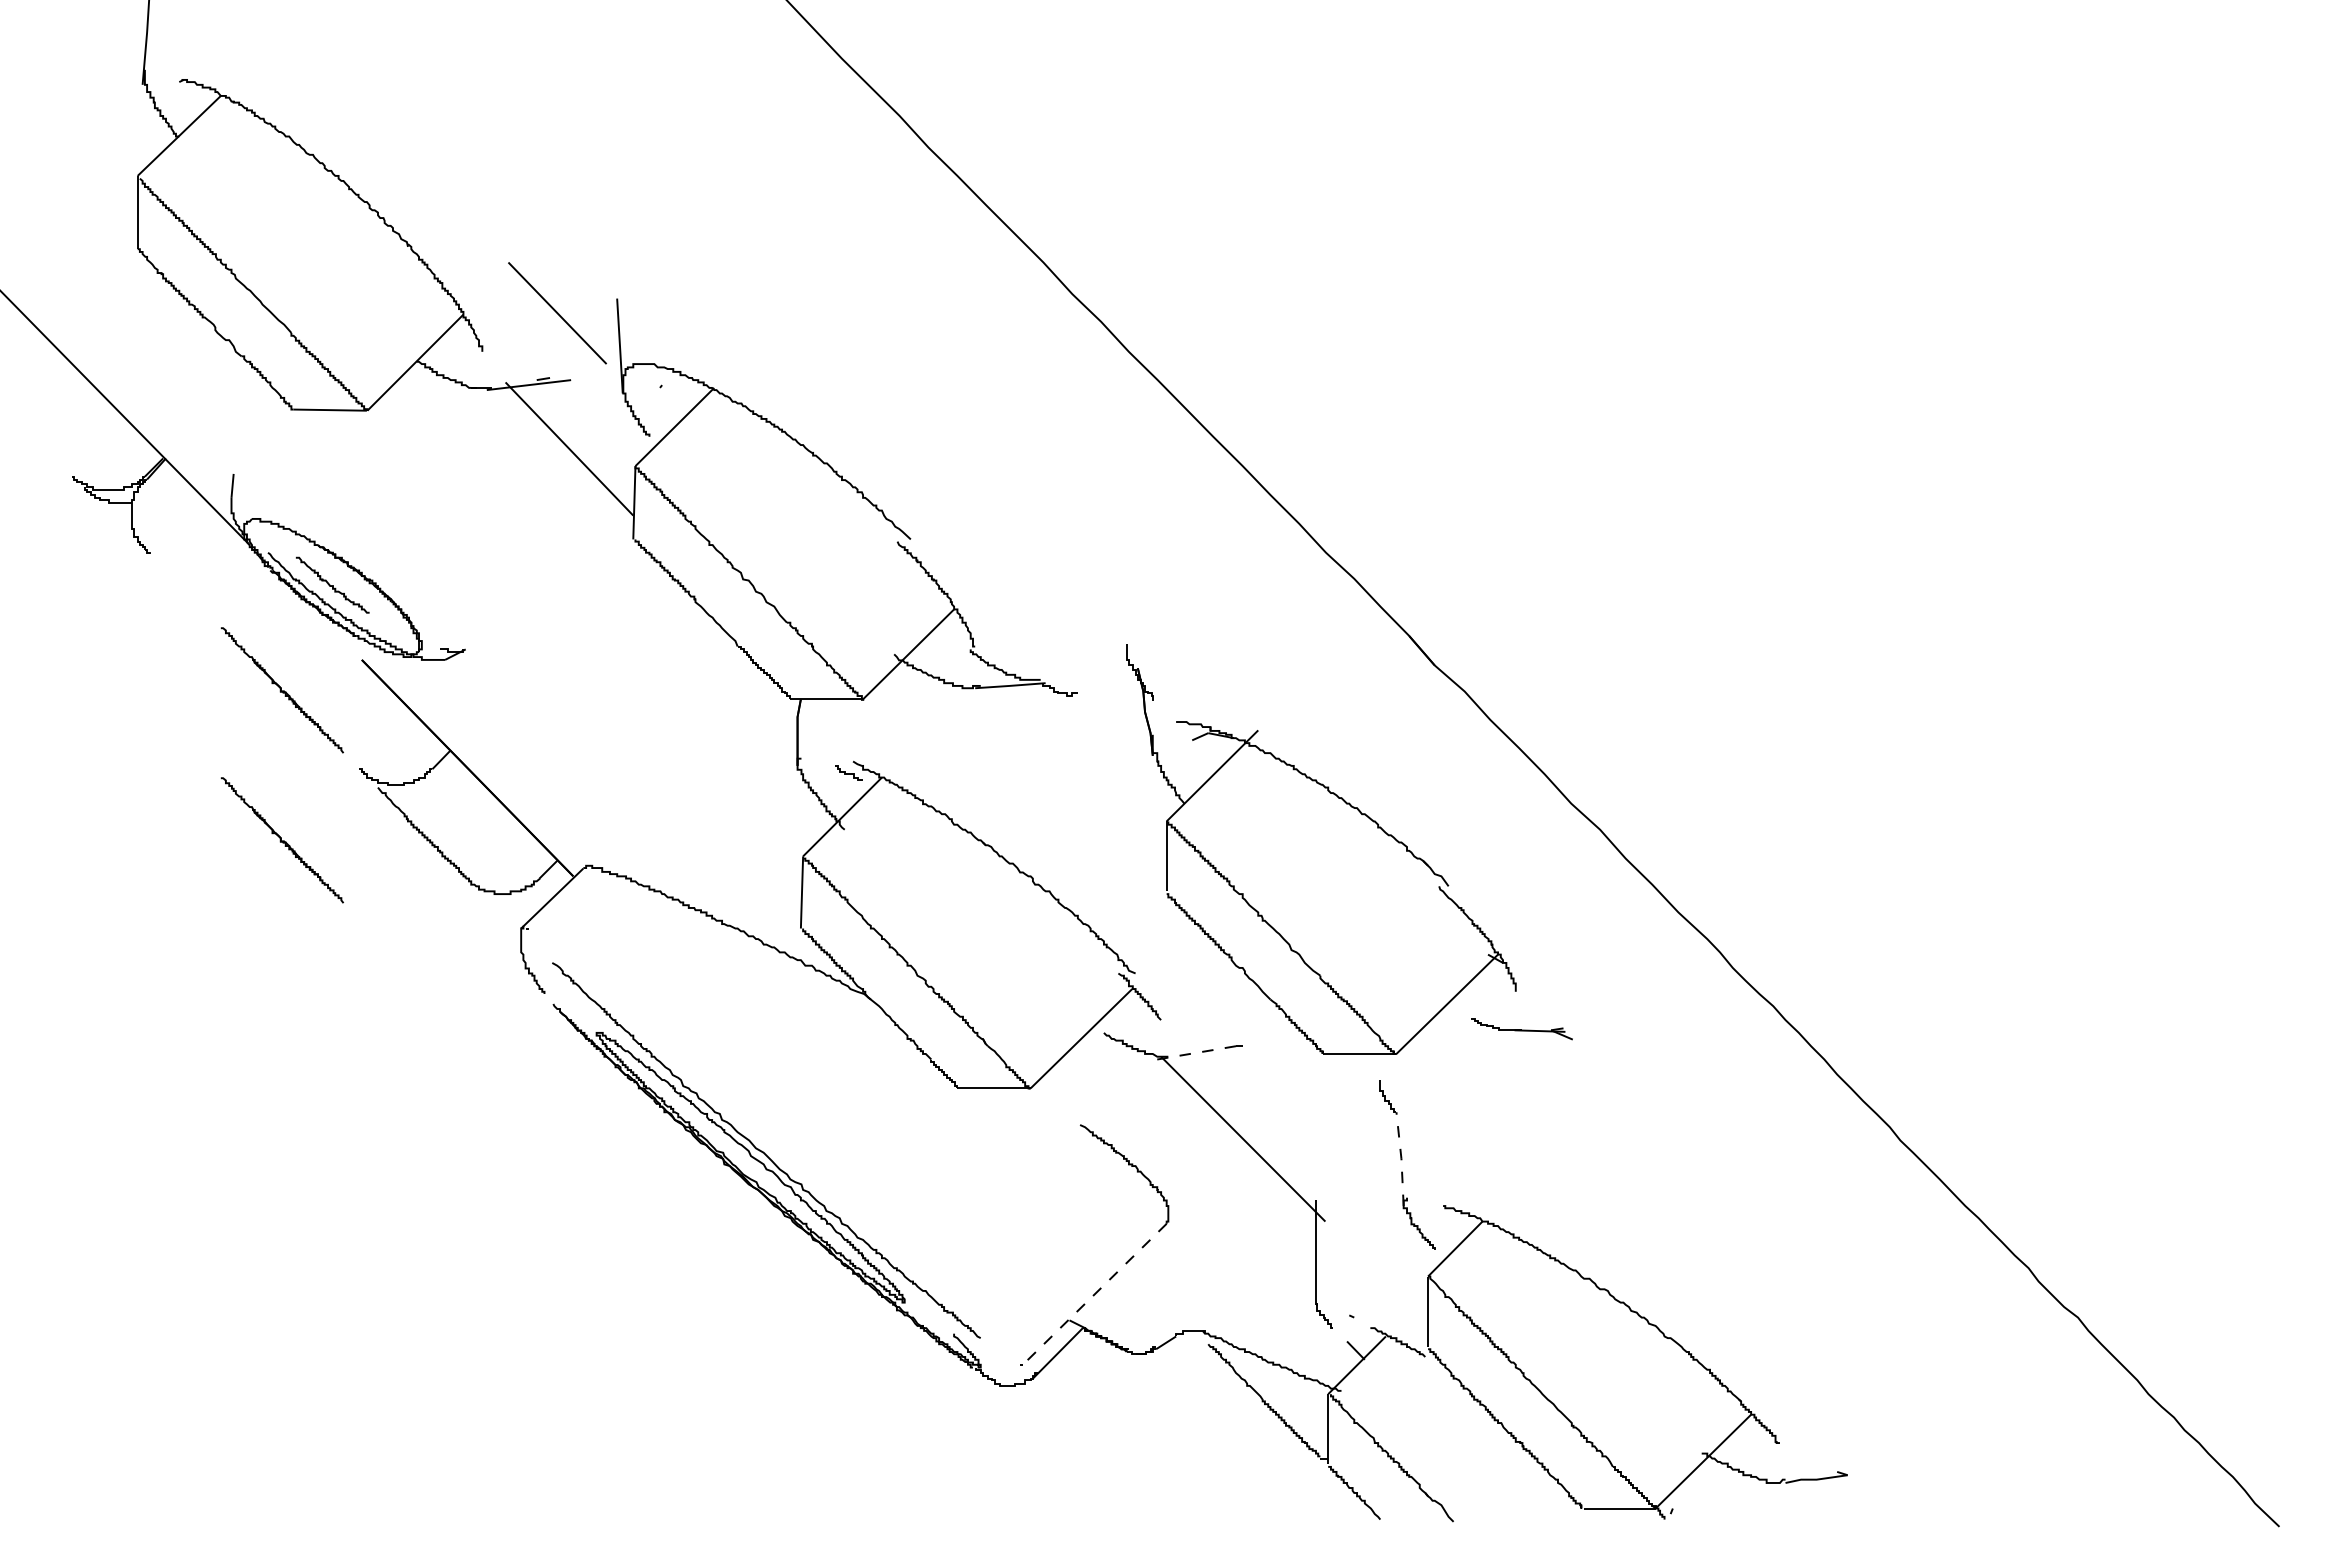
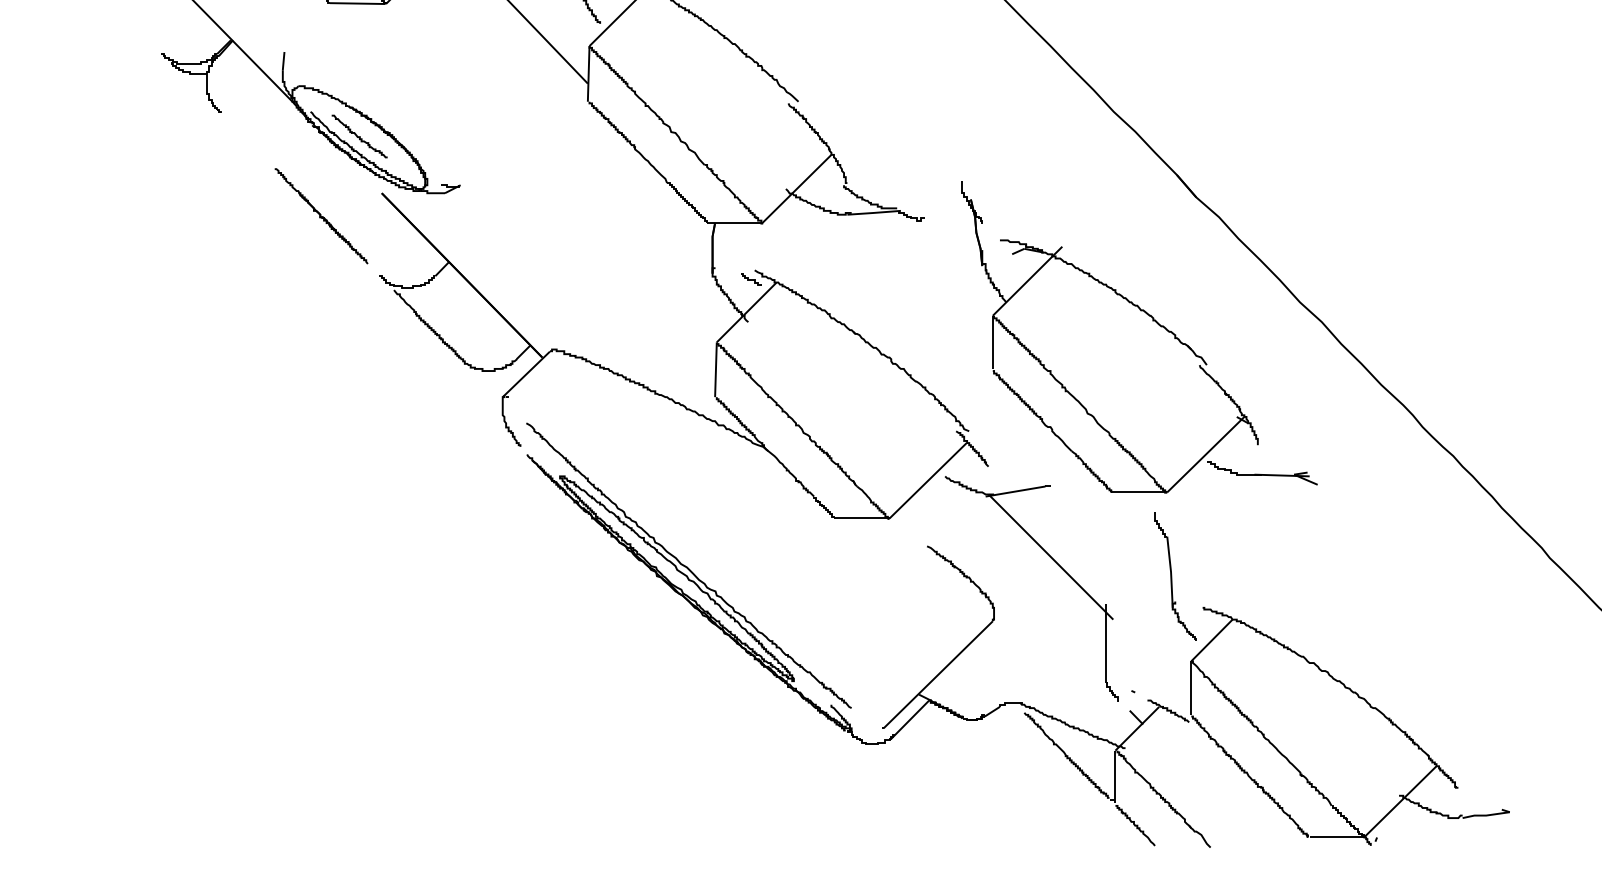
part: (281, 840) -> (320, 330), removed
part: (1521, 1029) -> (1262, 473), size x1.43
line: (1196, 1052) -> (1015, 491), dashed -> solid
line: (1401, 1158) -> (1171, 571), dashed -> solid
line: (1094, 1294) -> (938, 674), dashed -> solid

